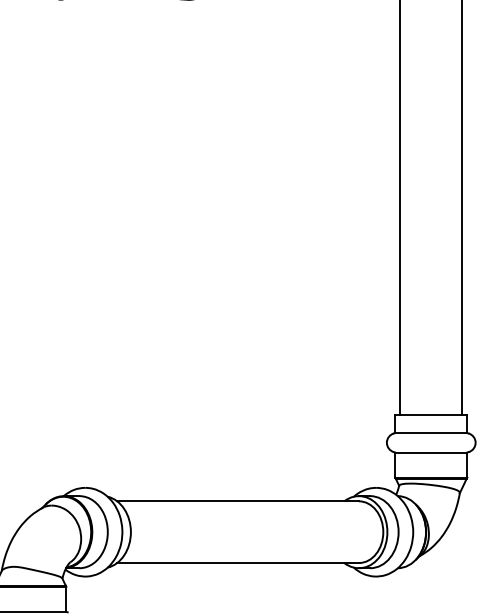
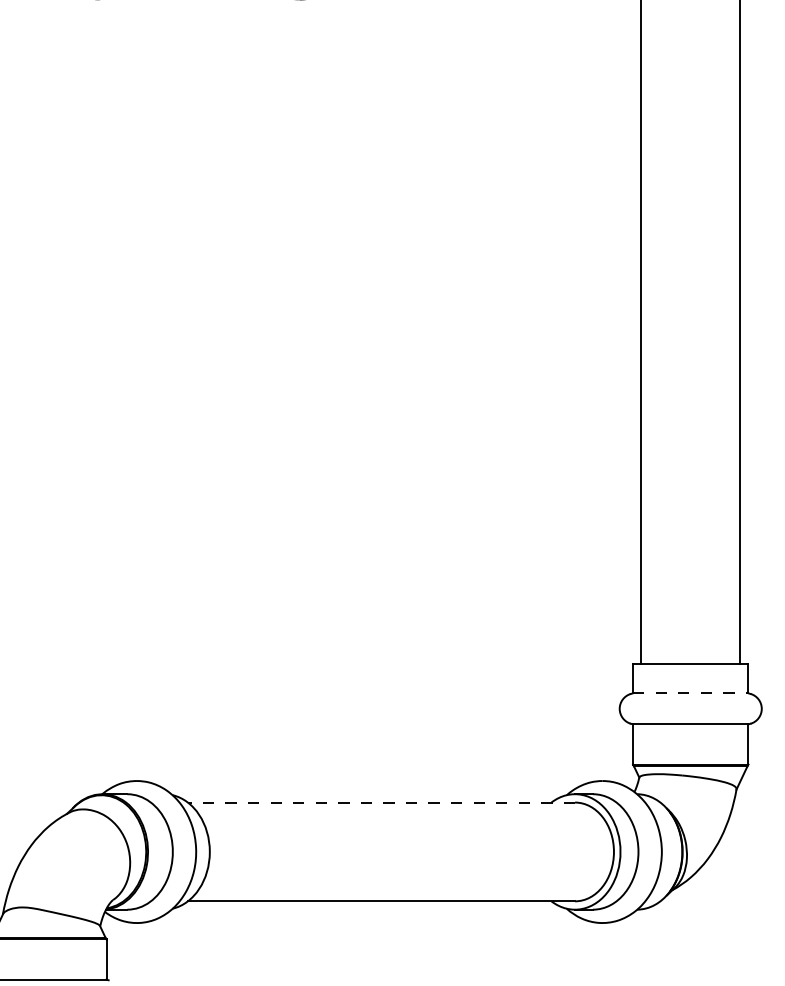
line: (431, 433) -> (691, 693), solid -> dashed
line: (238, 501) -> (382, 802), solid -> dashed

